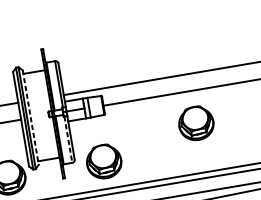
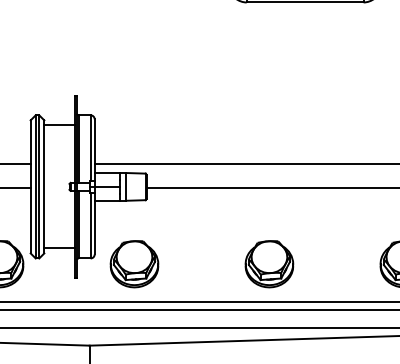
line: (30, 117) -> (44, 186), dashed -> solid
part: (196, 123) -> (269, 264), moved
line: (68, 139) -> (90, 225), dashed -> solid

